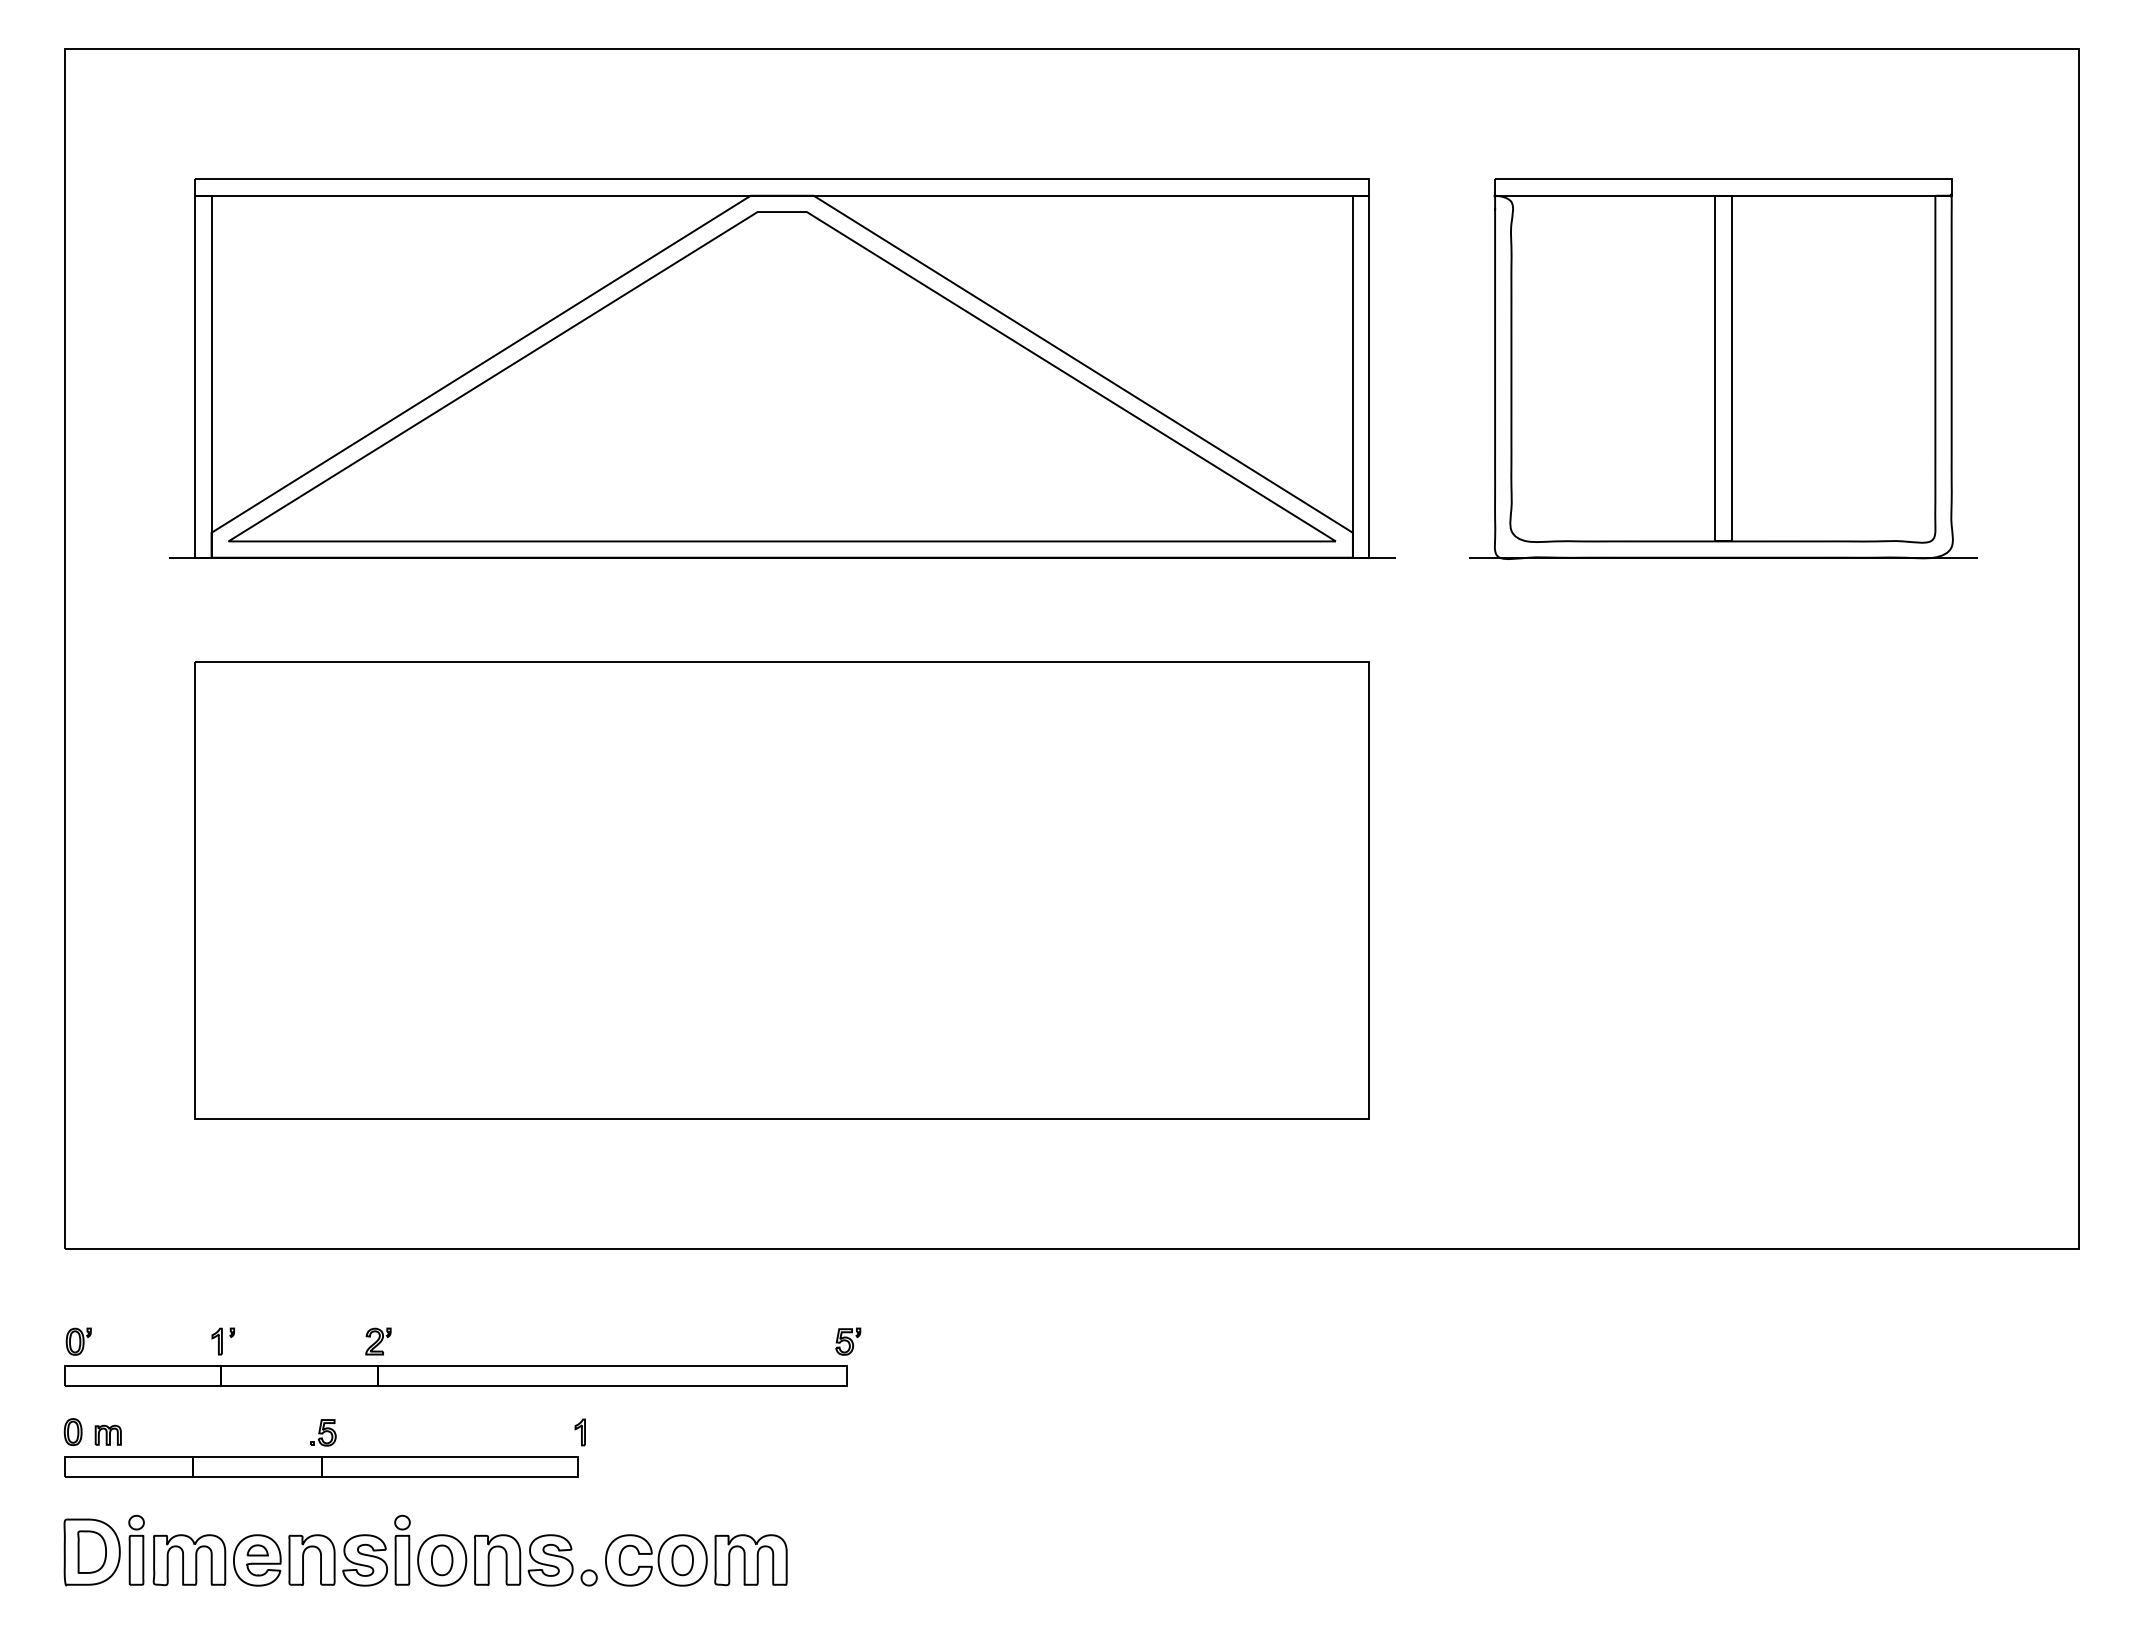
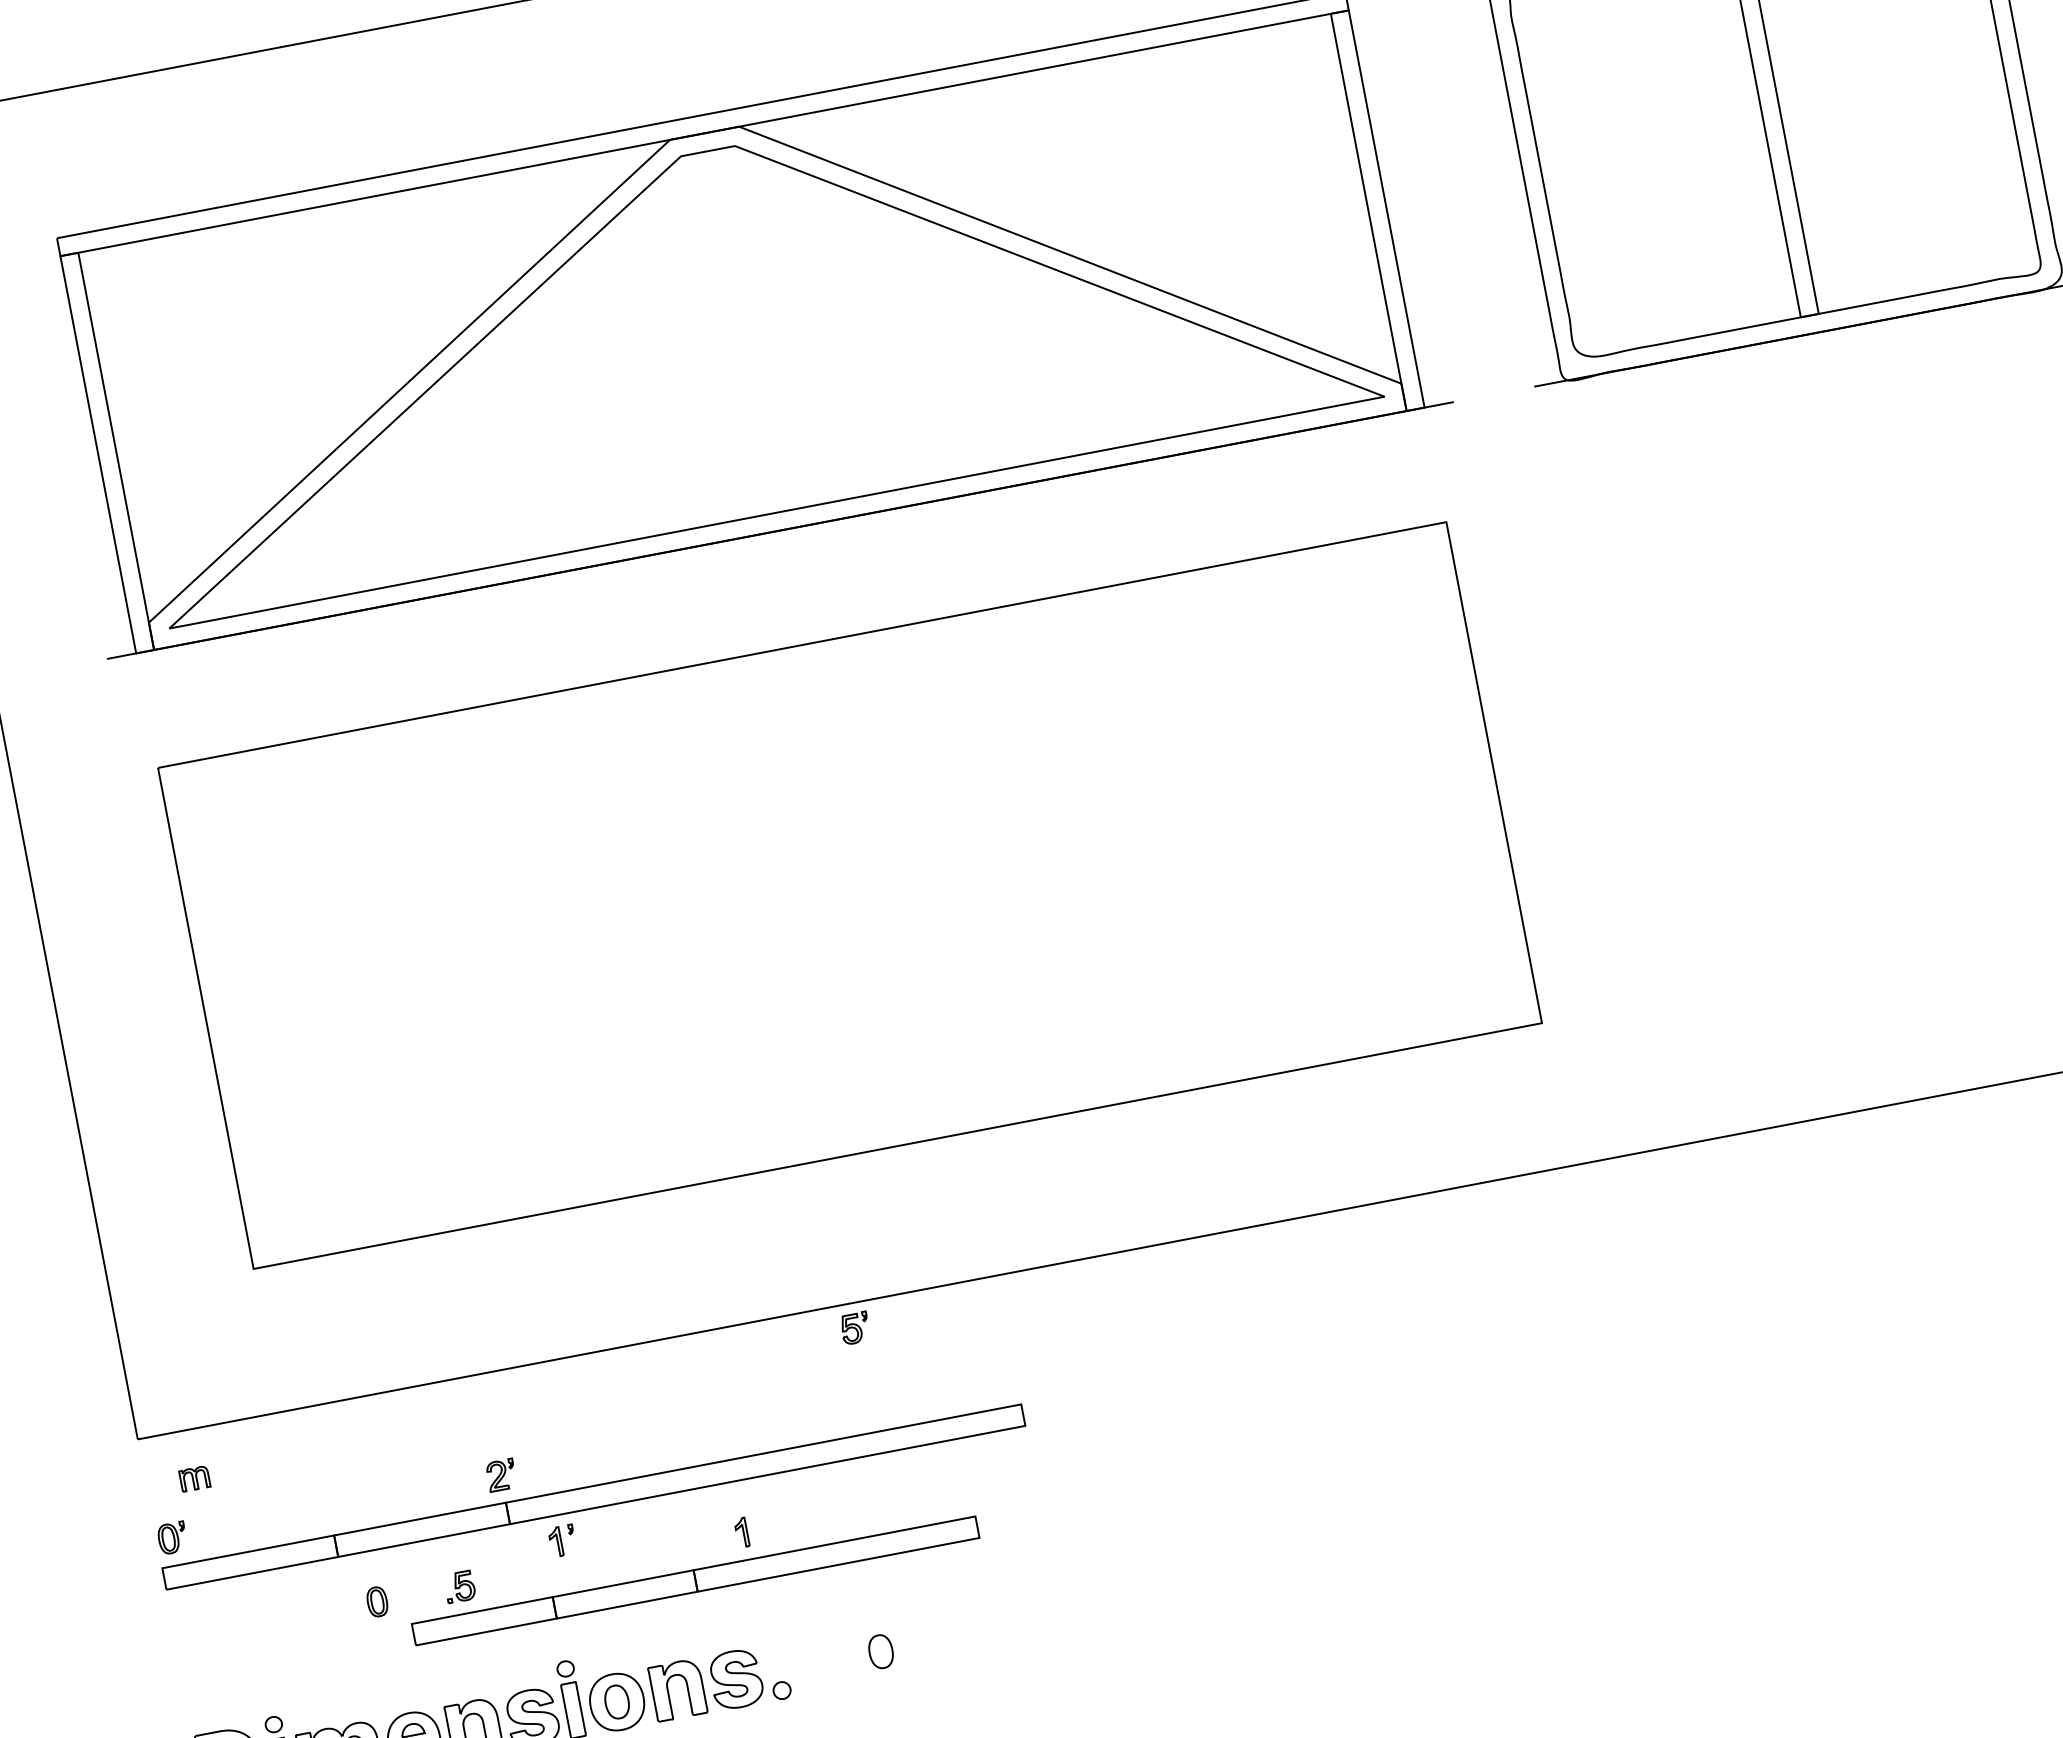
part: (223, 1341) -> (562, 1540), moved
part: (848, 1341) -> (855, 1328), moved
part: (72, 1431) -> (376, 1601), moved
part: (107, 1434) -> (193, 1478), moved
part: (321, 1466) -> (695, 1580), moved
part: (696, 1560) -> (896, 1648), removed

